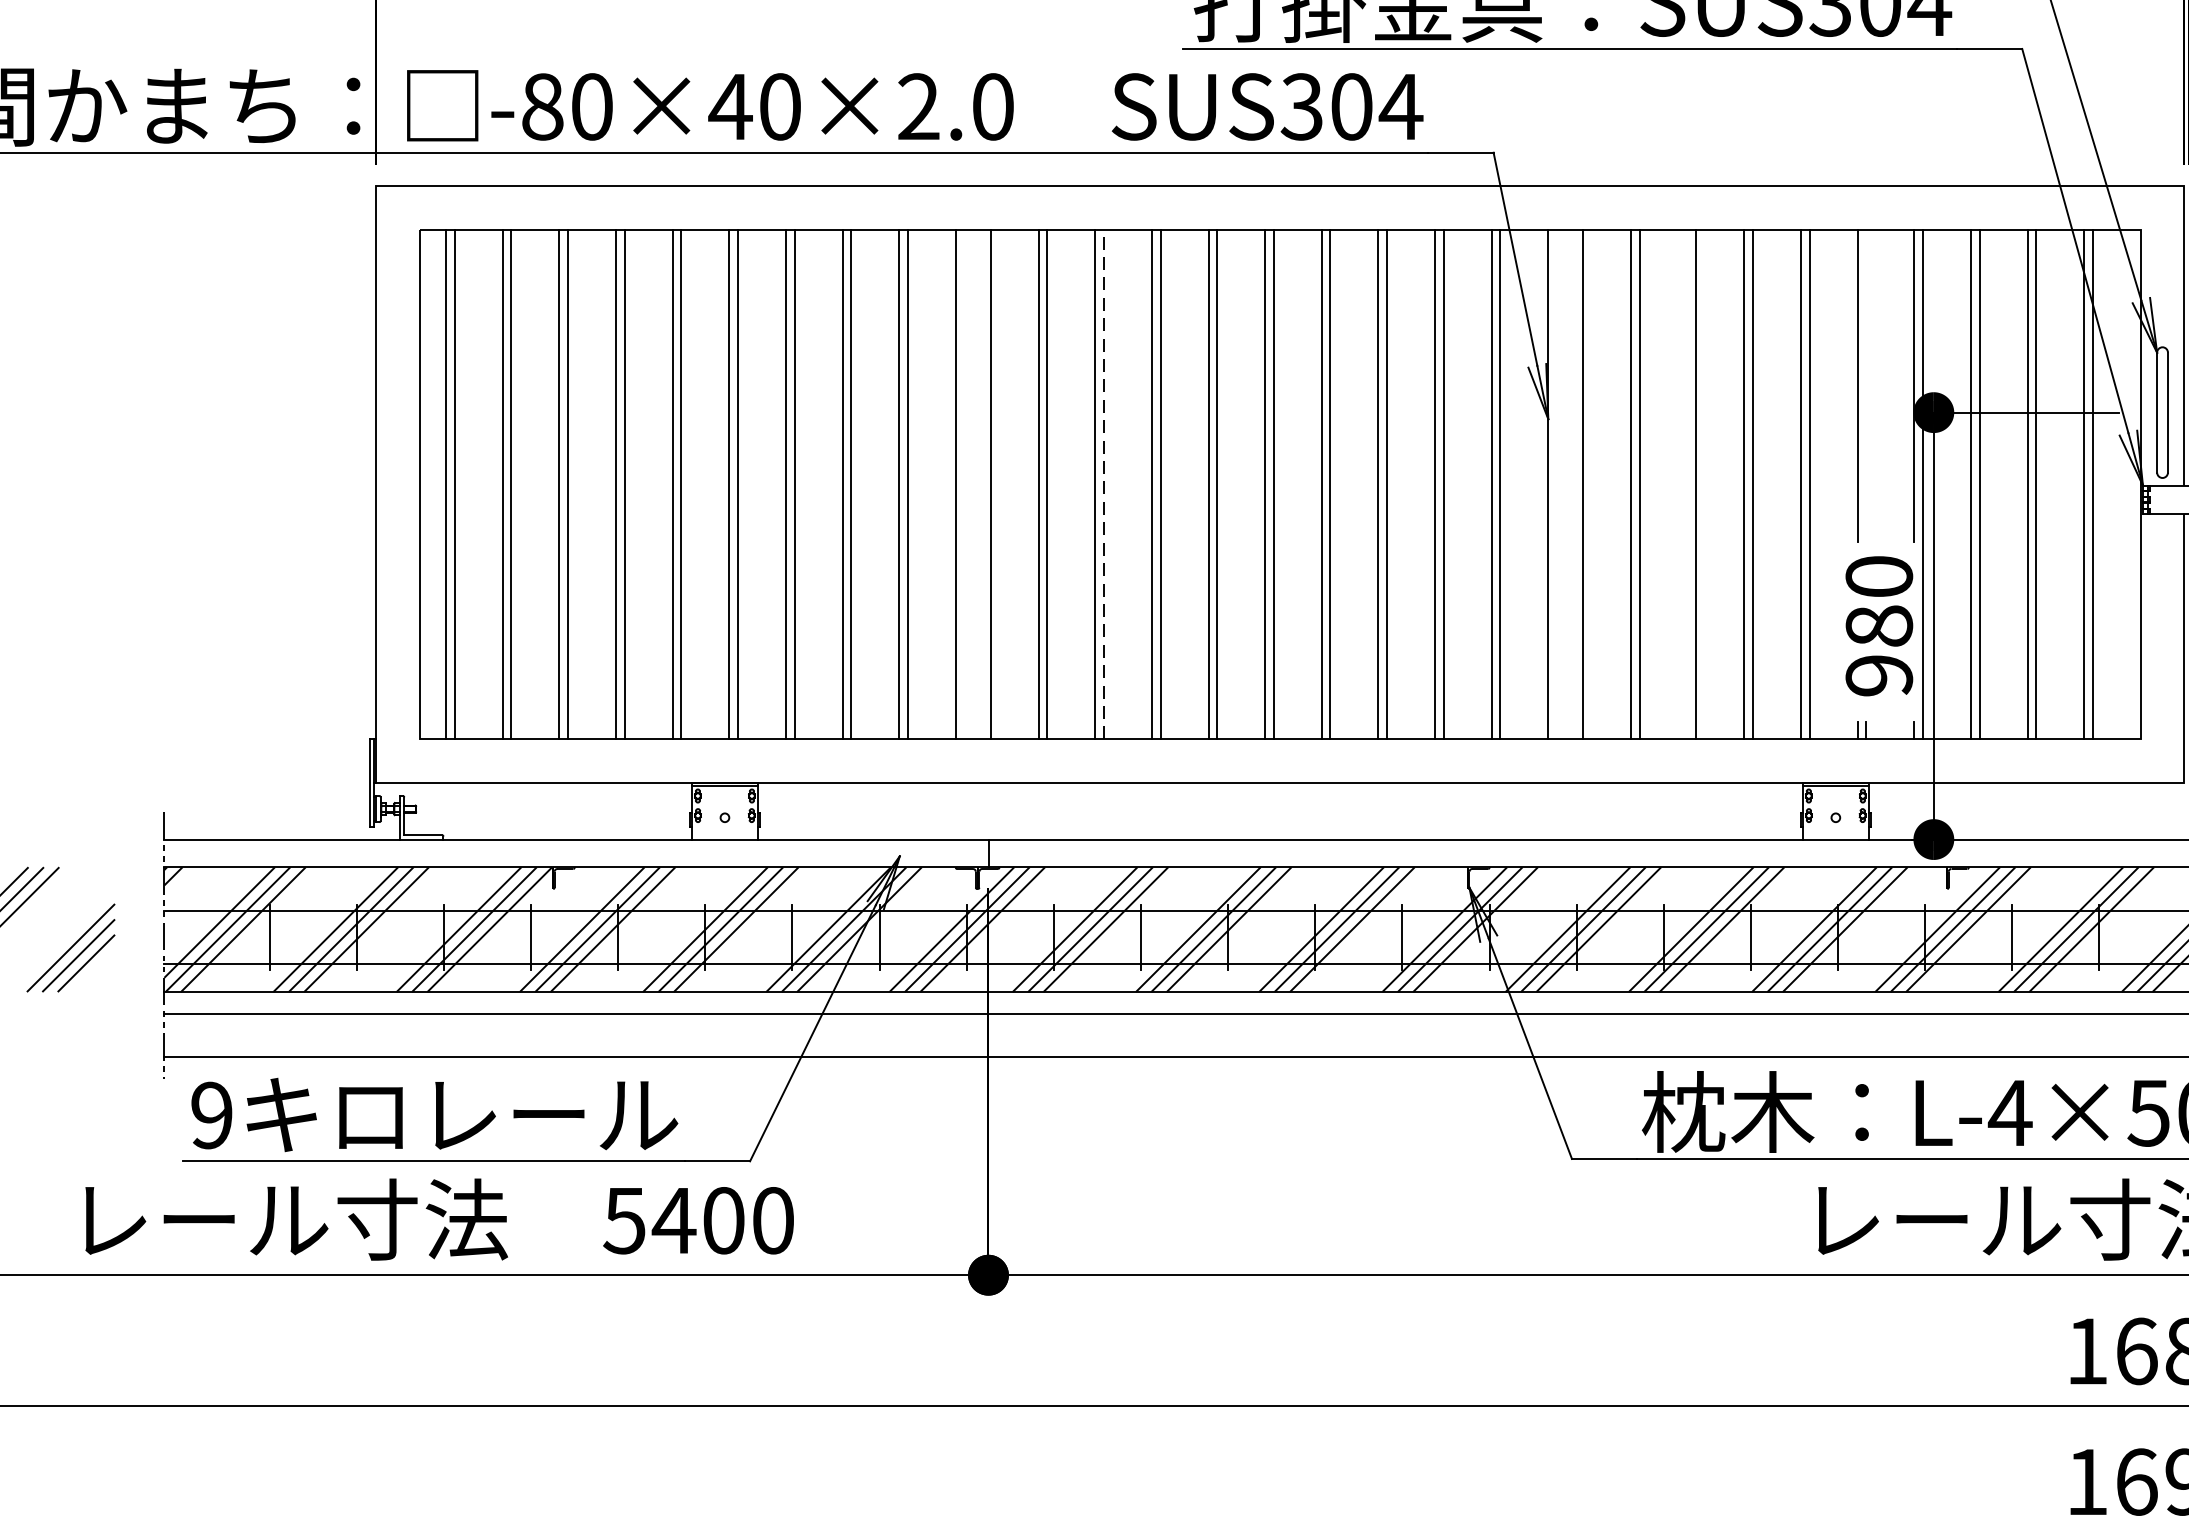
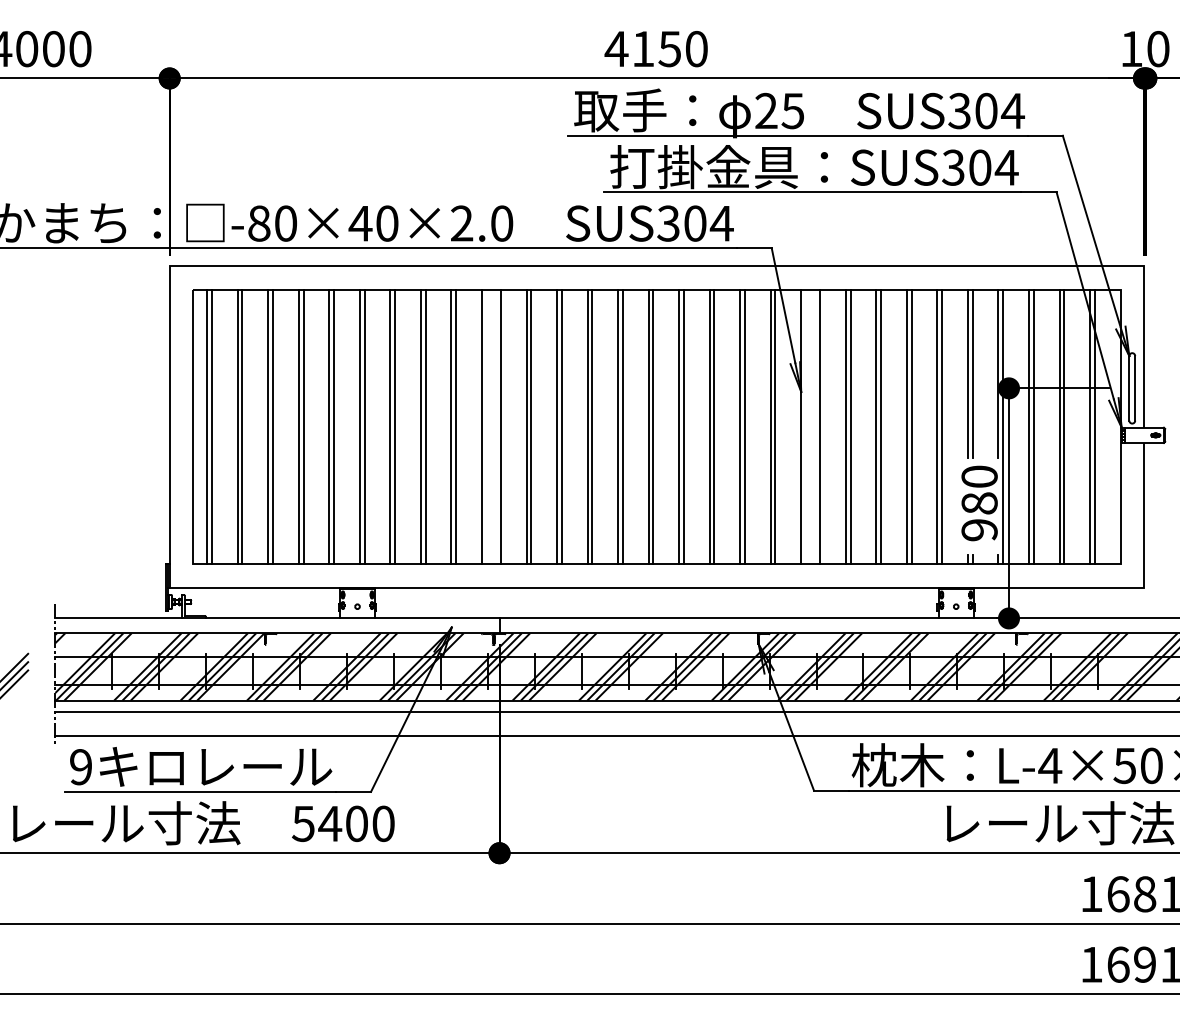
line: (1866, 385) -> (972, 373), added
line: (1103, 483) -> (561, 426), dashed -> solid
line: (1687, 483) -> (876, 426), added

